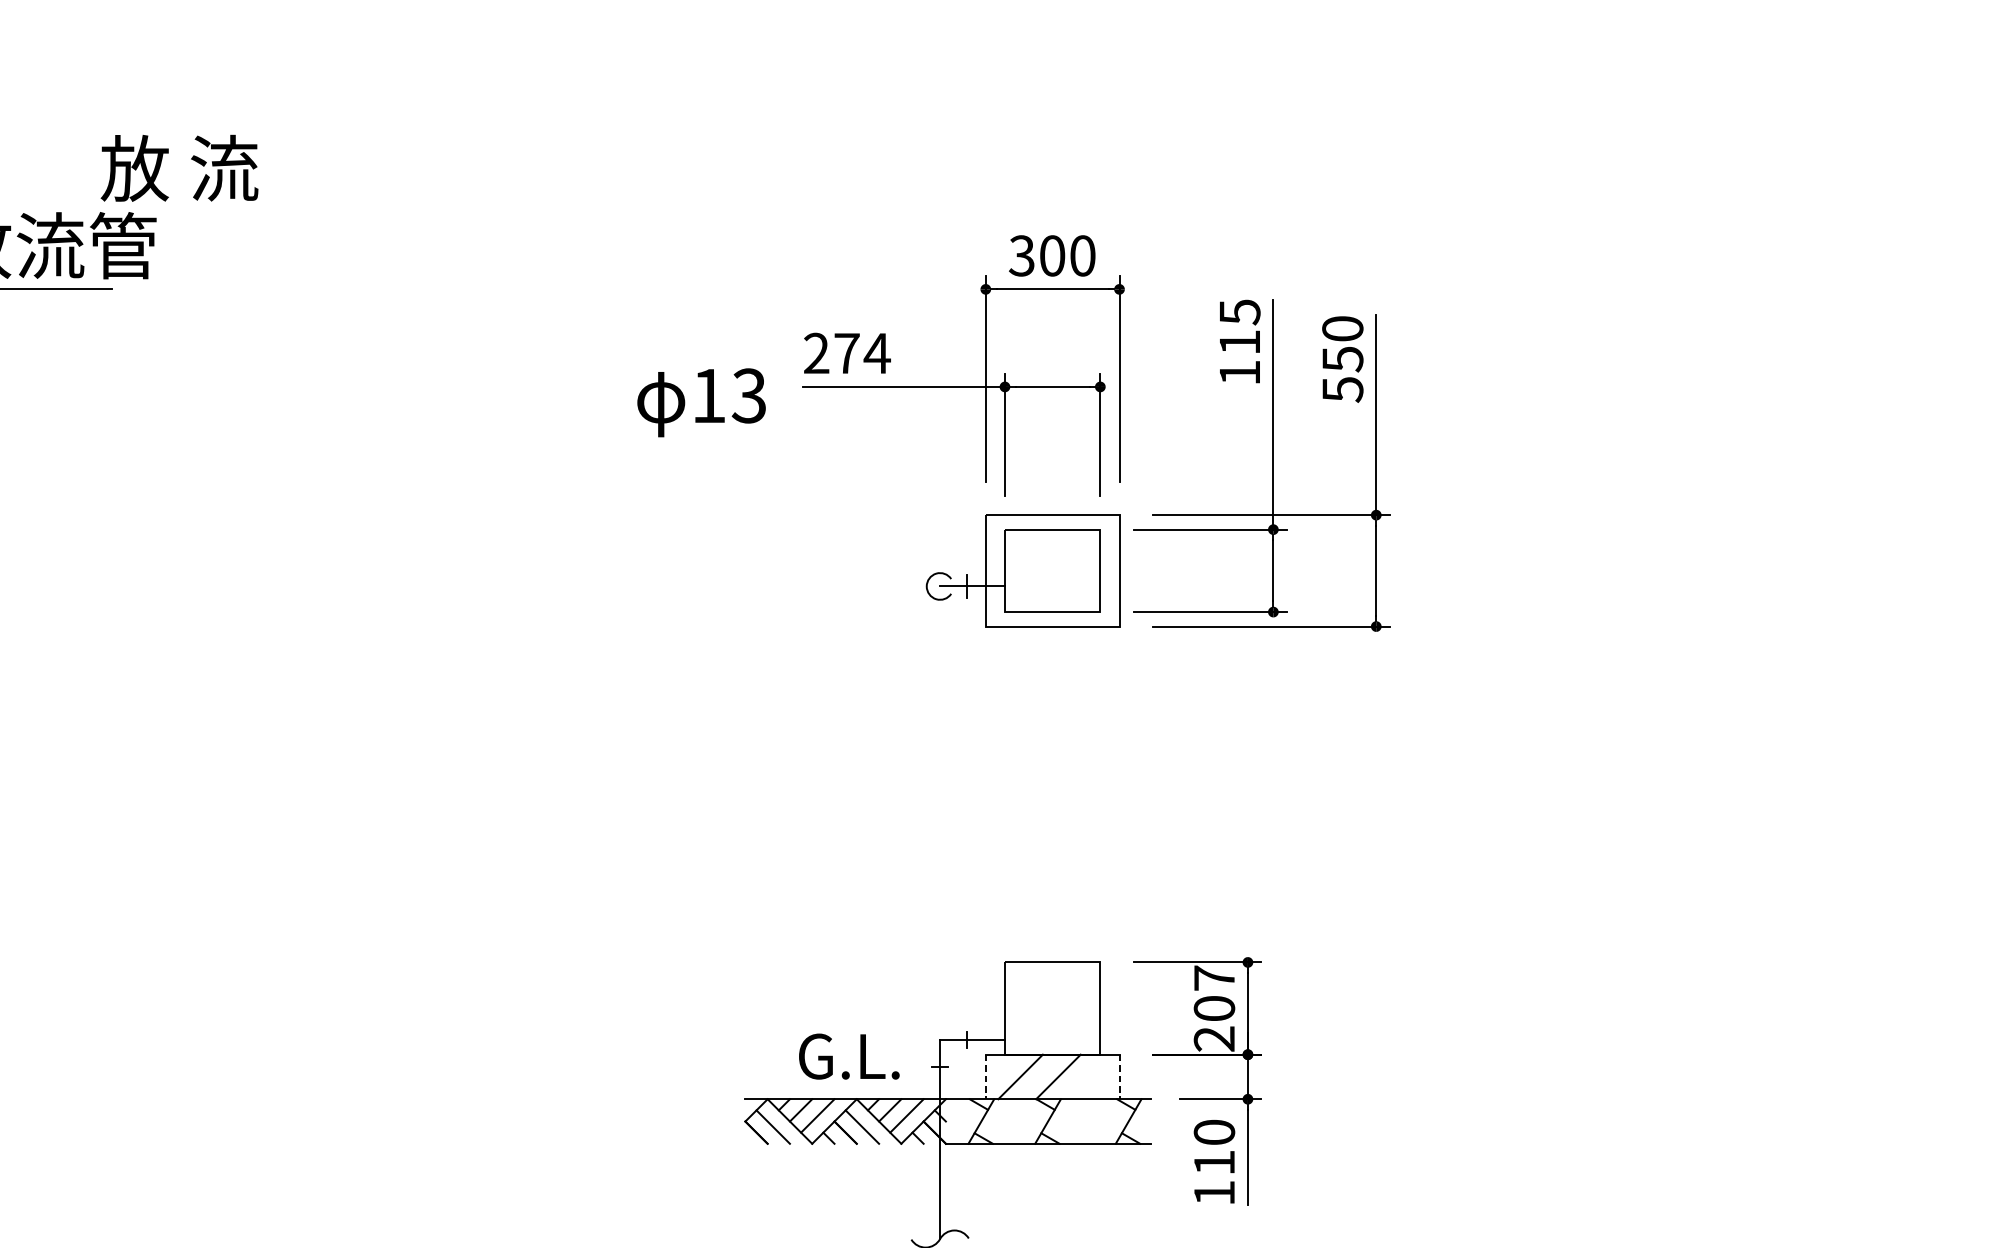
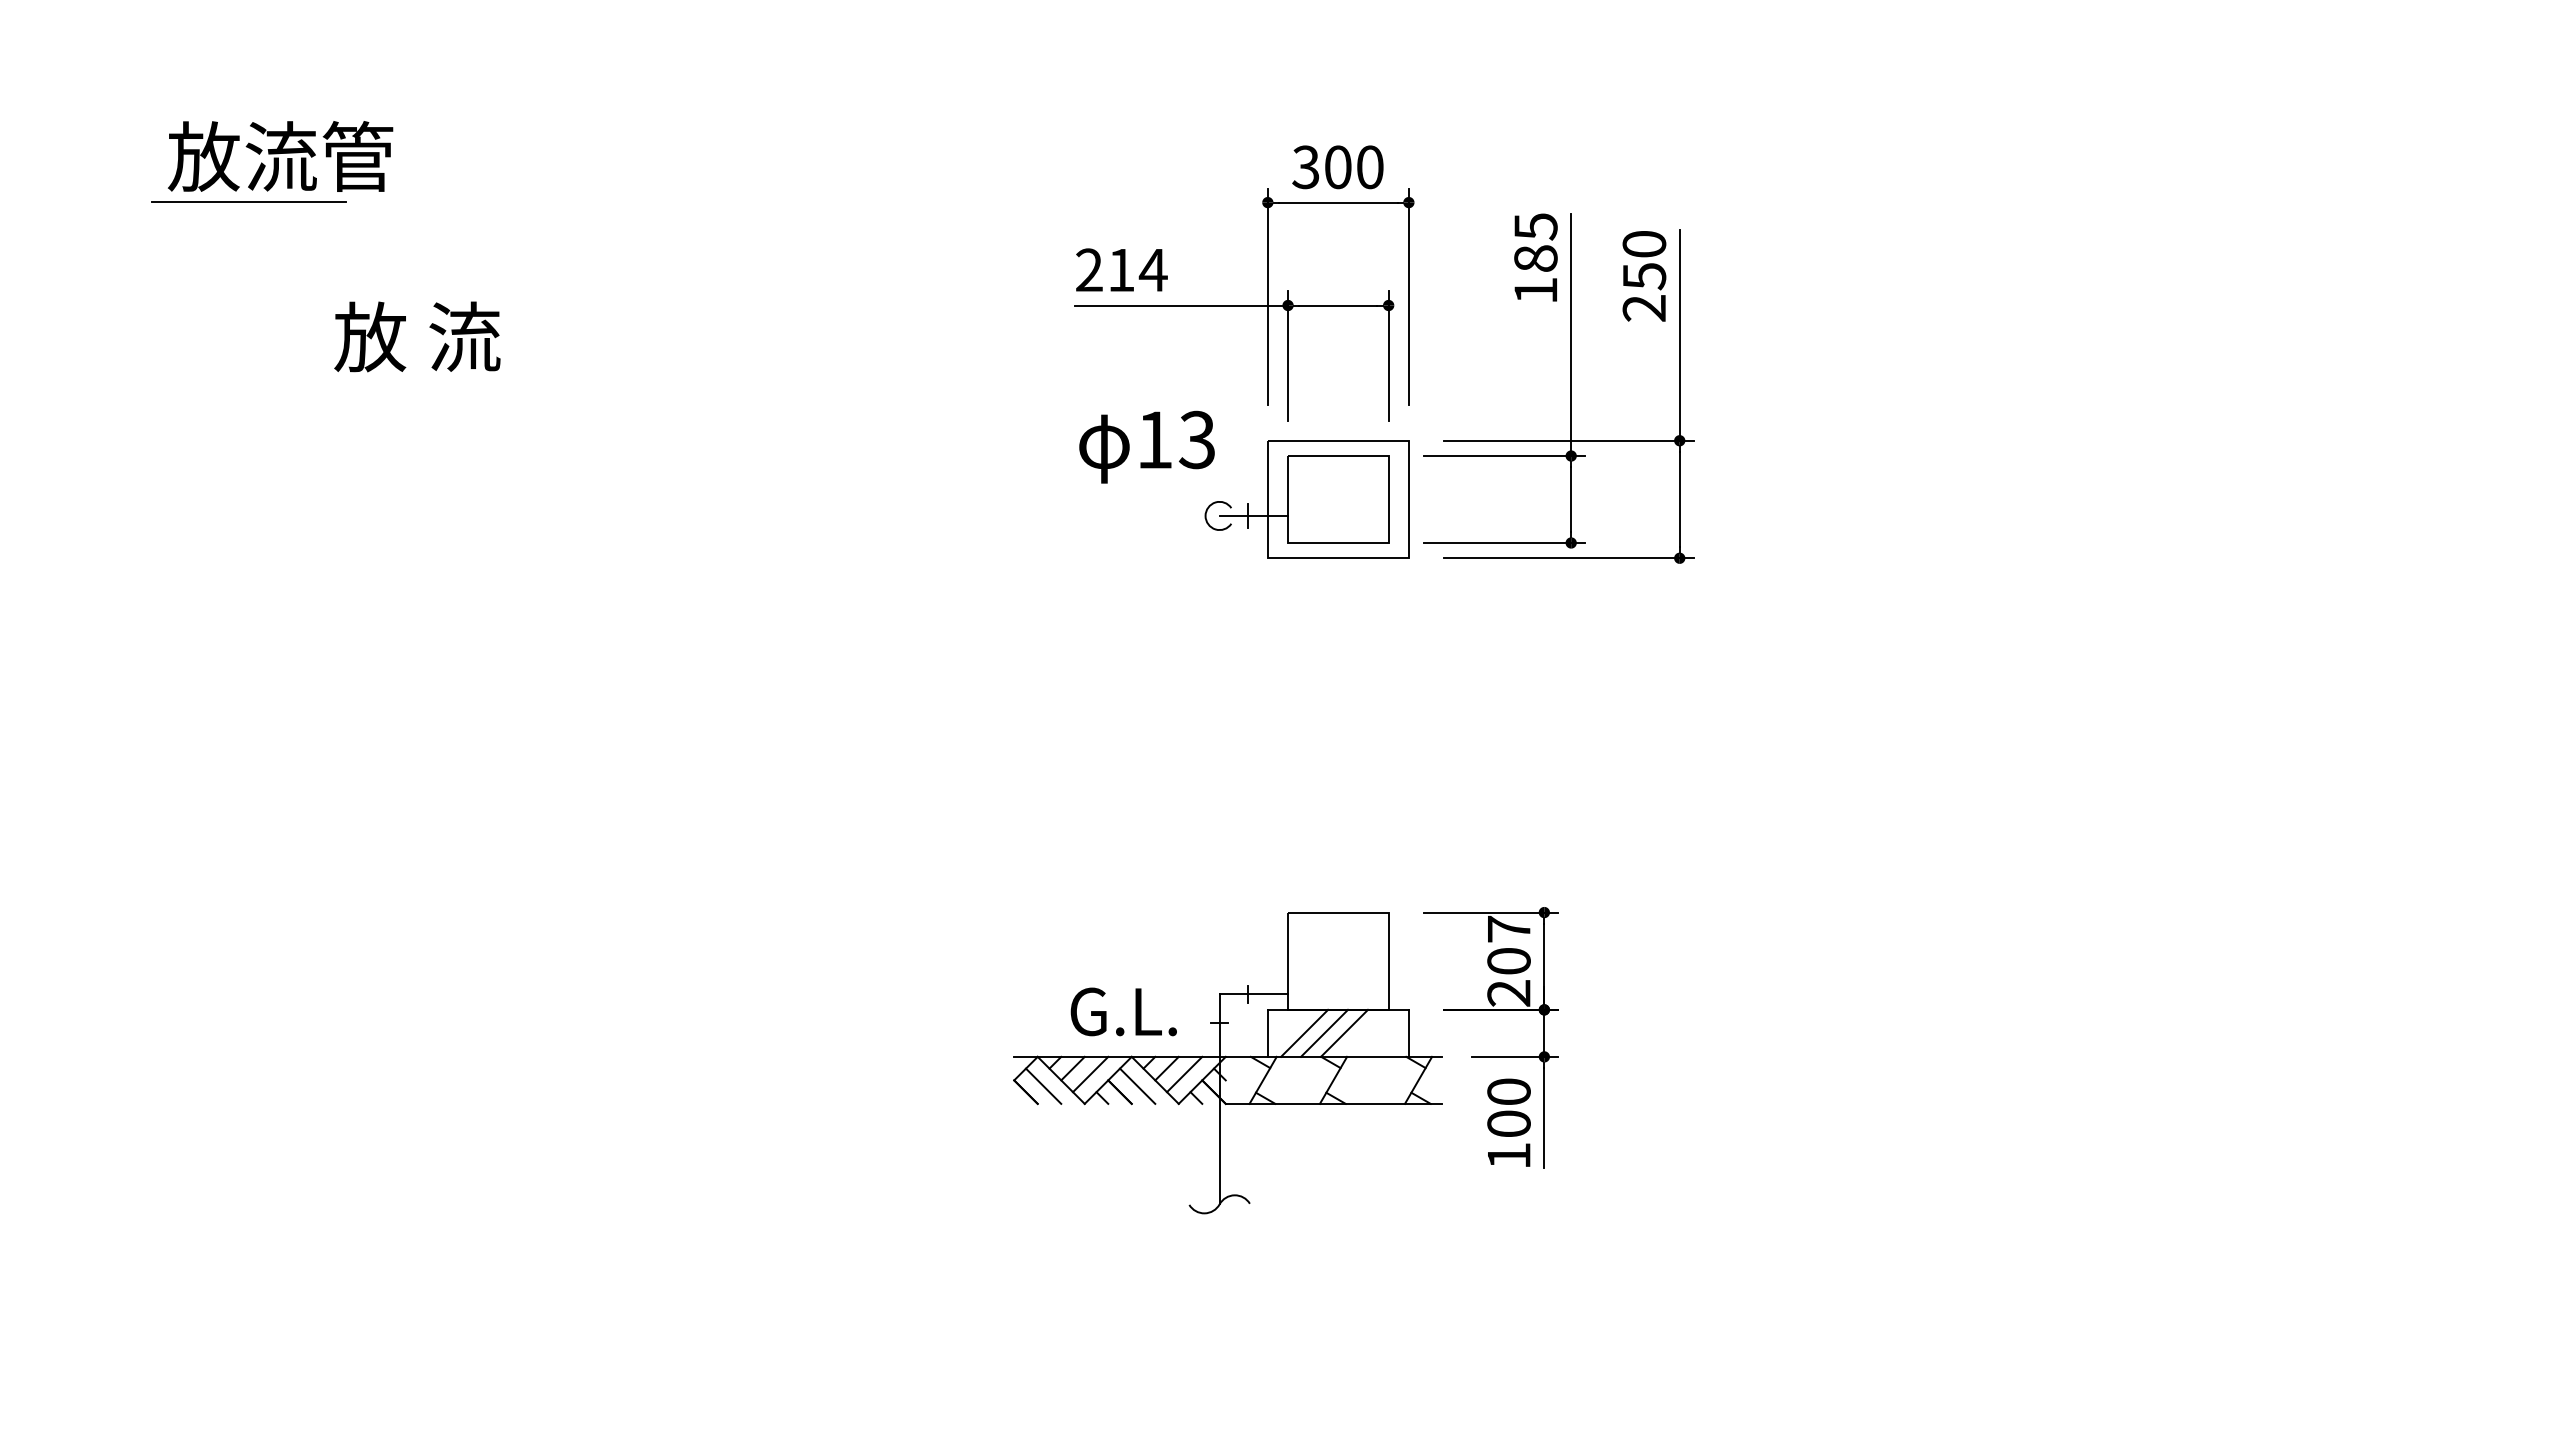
text: (179, 167) -> (417, 336), moved
text: (1239, 342) -> (1535, 258), 115 -> 185
text: (847, 353) -> (1121, 270), 274 -> 214
text: (1342, 389) -> (1644, 308), 550 -> 250
text: (701, 402) -> (1146, 446), moved
line: (1039, 1076) -> (1324, 1032), added
line: (985, 1077) -> (1267, 1033), dashed -> solid
line: (1119, 1077) -> (1408, 1033), dashed -> solid
text: (1213, 1162) -> (1508, 1123), 110 -> 100

